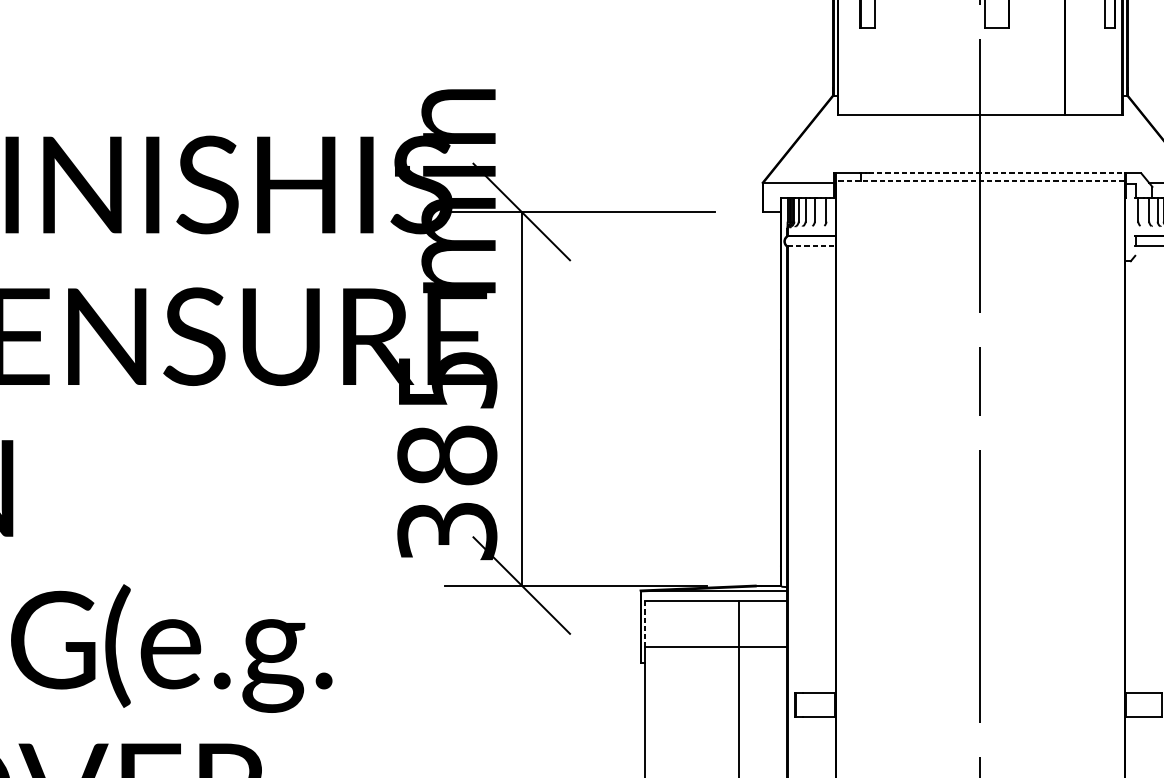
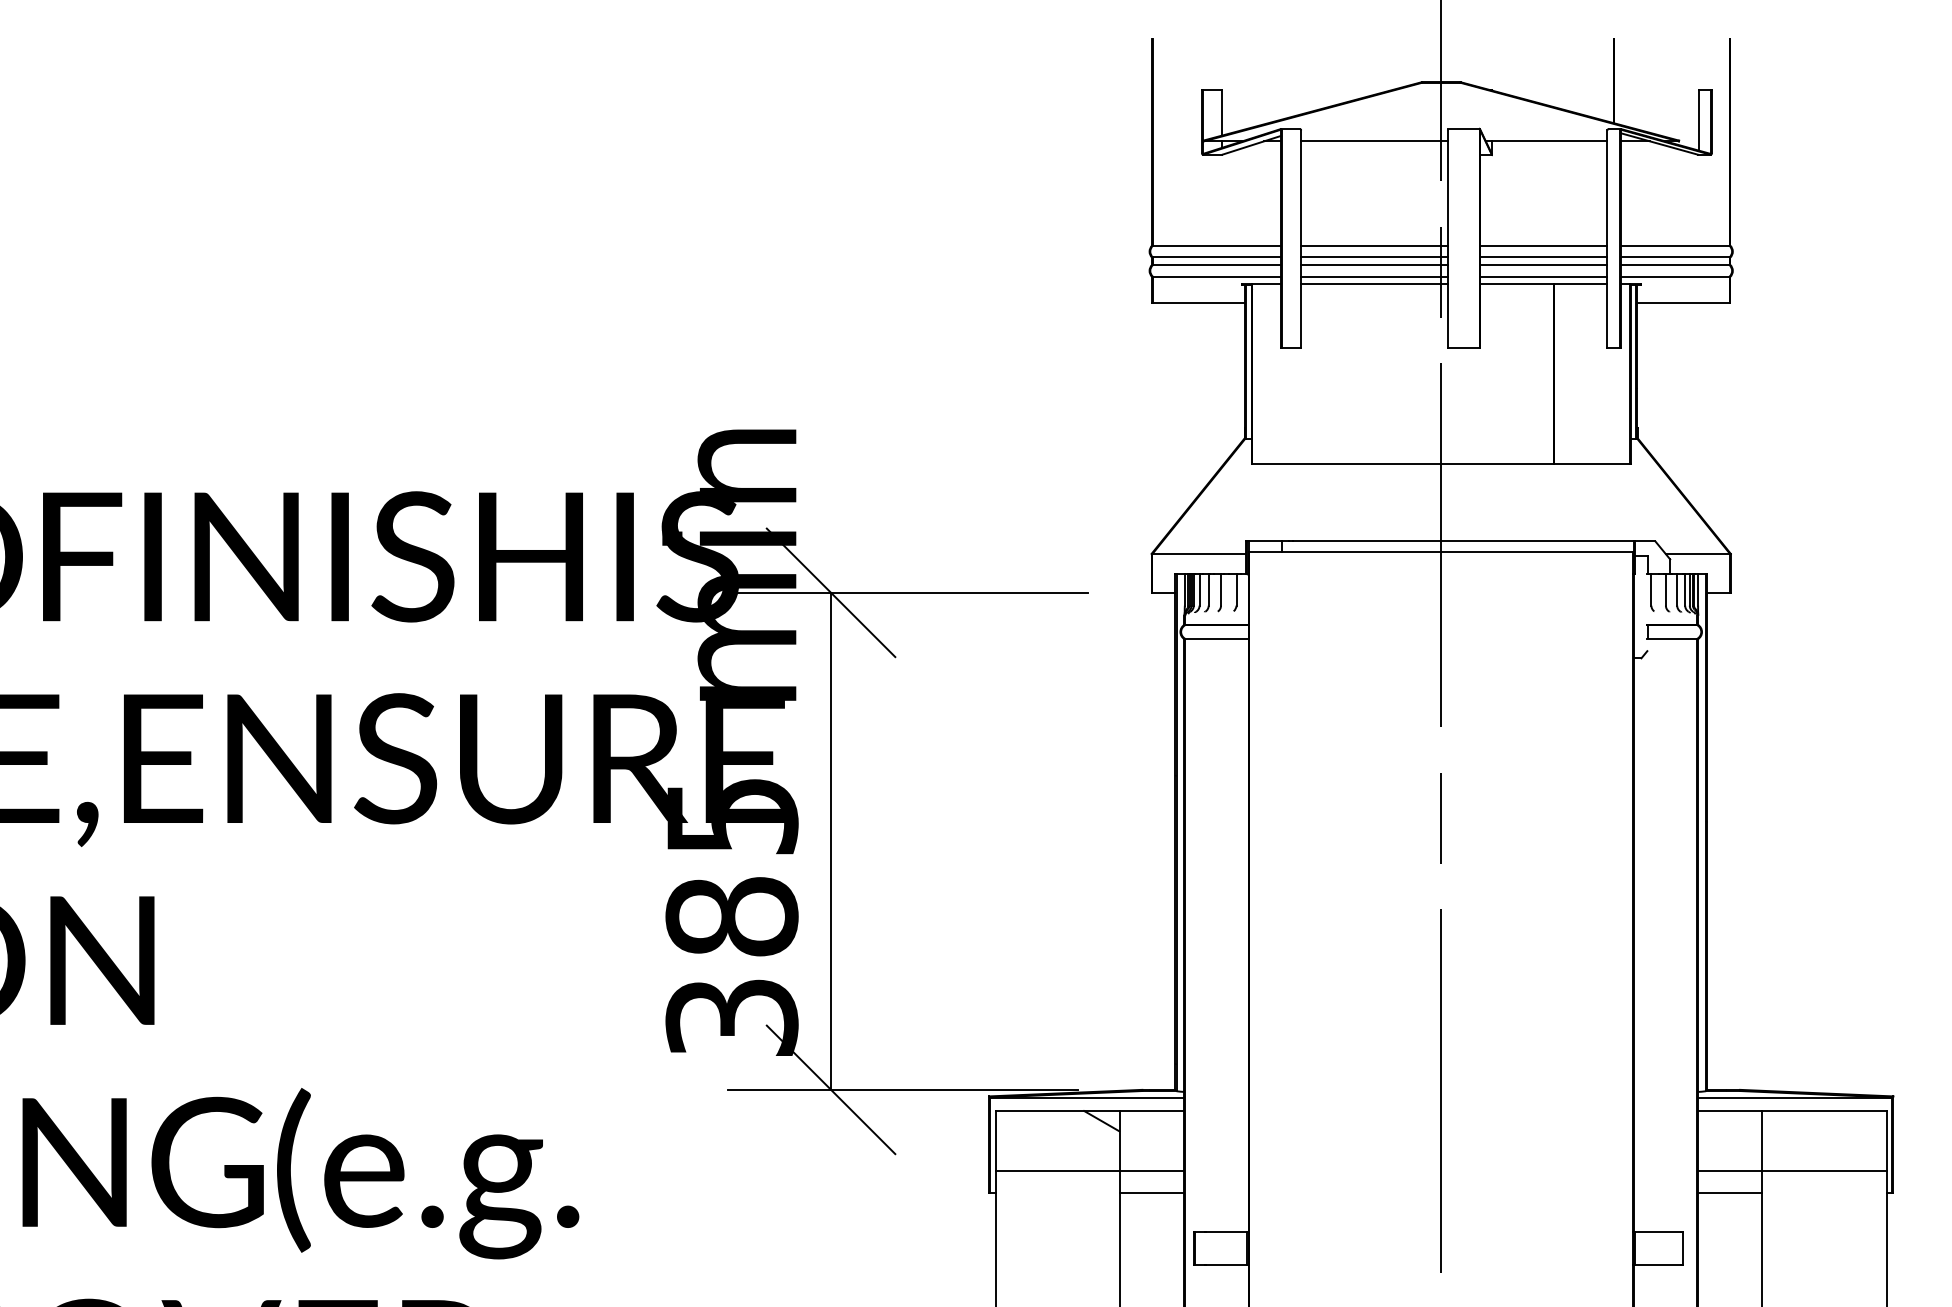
line: (997, 173) -> (1463, 541), dashed -> solid
line: (980, 180) -> (1441, 551), dashed -> solid
line: (811, 246) -> (1216, 638), dashed -> solid
hatch: (725, 608) -> (1101, 1120), added
line: (645, 624) -> (995, 1141), dashed -> solid
line: (763, 662) -> (1152, 1192), added

